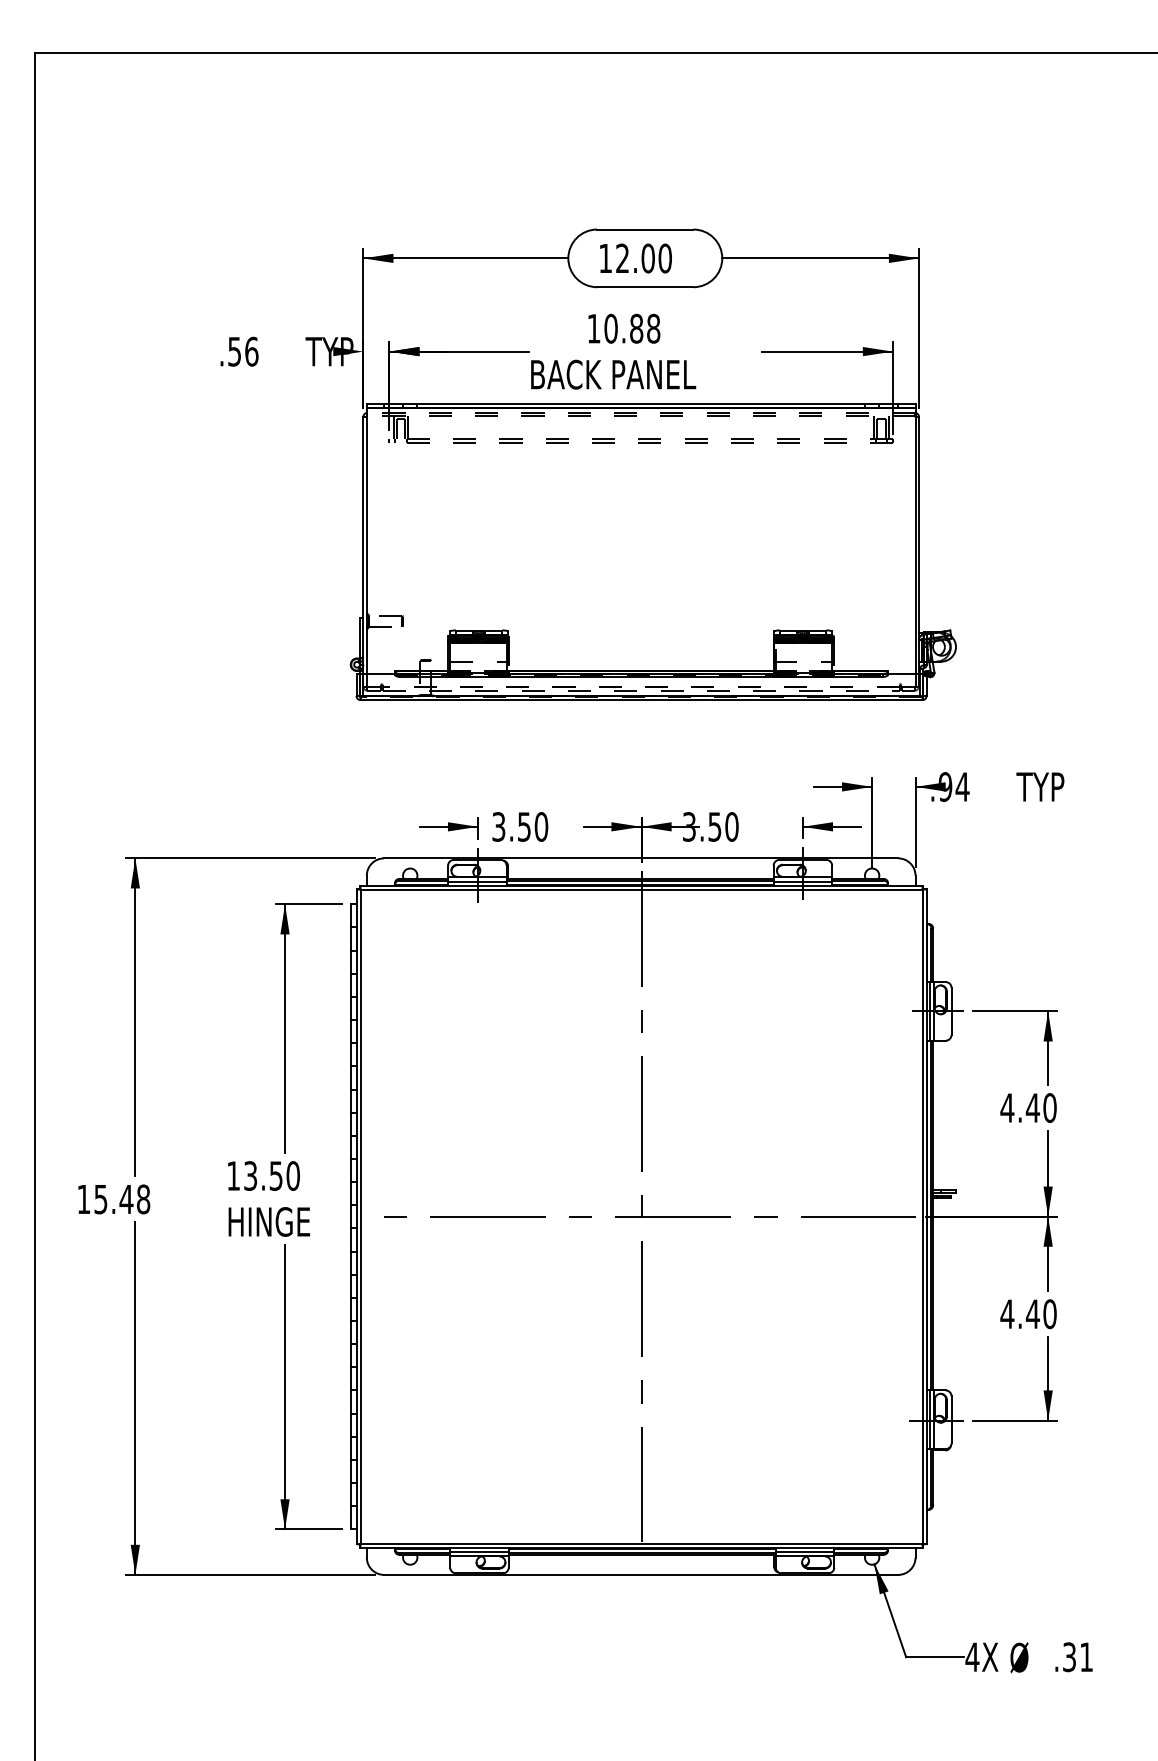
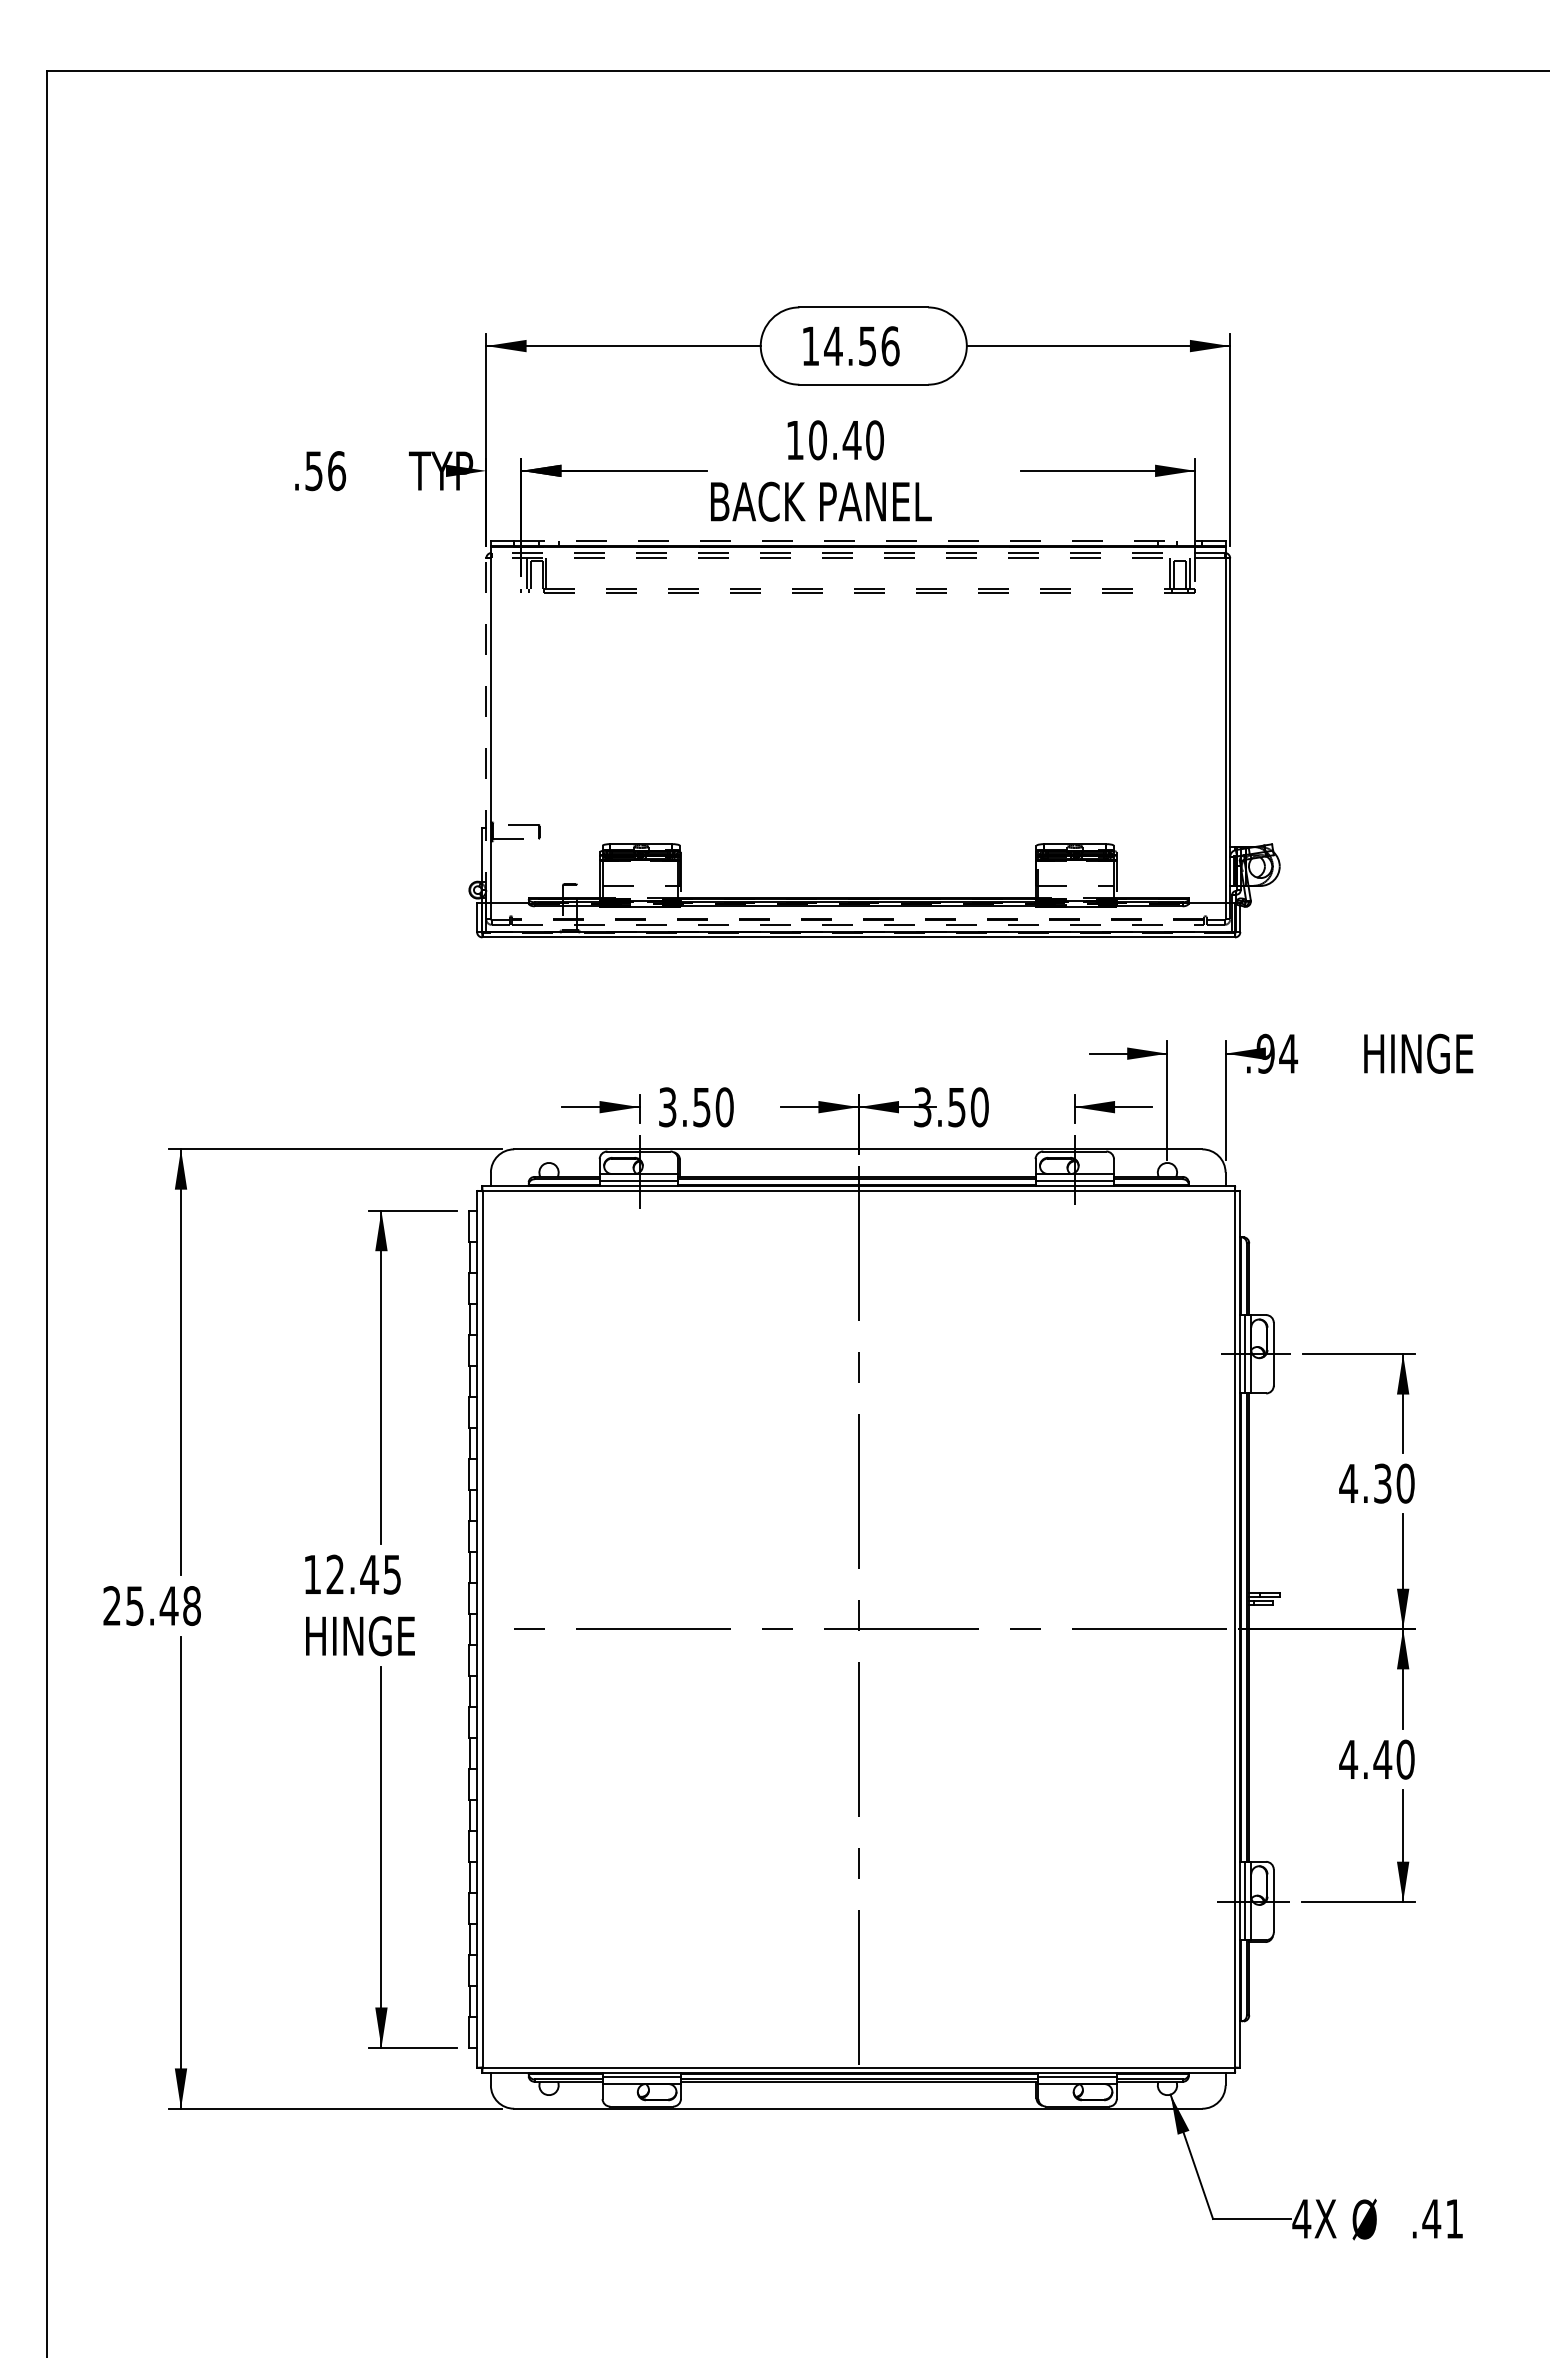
text: (643, 258) -> (861, 346), 12.00 -> 14.56
text: (644, 328) -> (862, 440), 10.88 -> 10.40
line: (641, 404) -> (858, 541), solid -> dashed
line: (363, 544) -> (486, 729), solid -> dashed
text: (1058, 786) -> (1416, 1053), TYP -> HINGE
text: (1032, 1107) -> (1382, 1483), 4.40 -> 4.30
text: (271, 1175) -> (363, 1574), 13.50 -> 12.45
text: (83, 1199) -> (111, 1605), 15.48 -> 25.48
text: (1069, 1656) -> (1431, 2218), .31 -> .41

